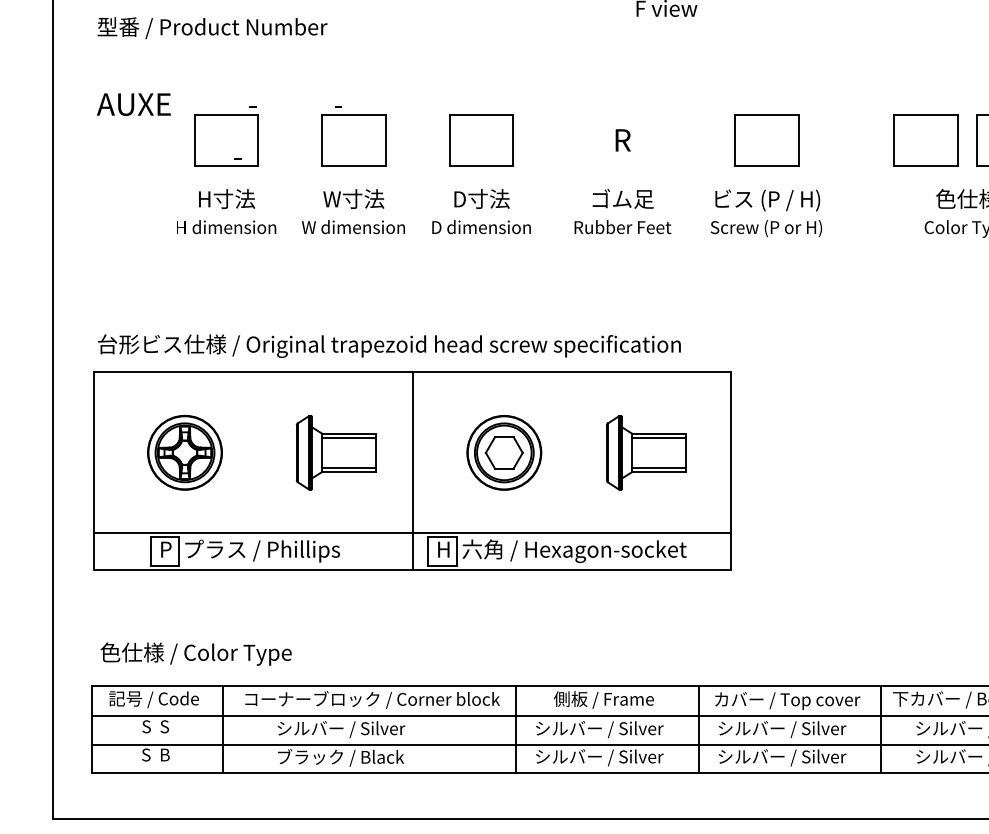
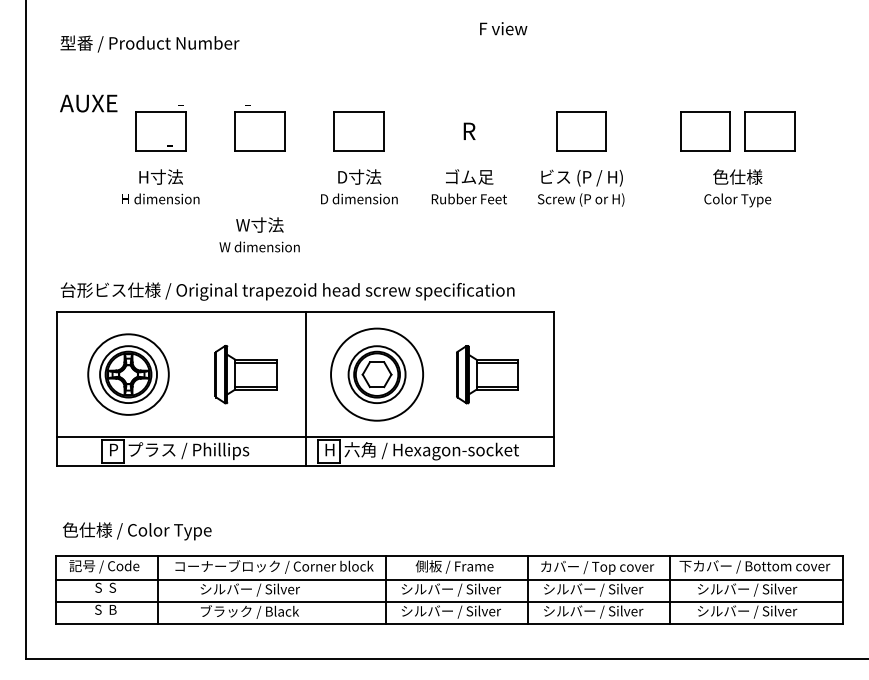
text: (353, 211) -> (259, 234), moved
circle: (184, 452) -> (128, 374), size x1.4
circle: (503, 452) -> (376, 374), size x1.6

